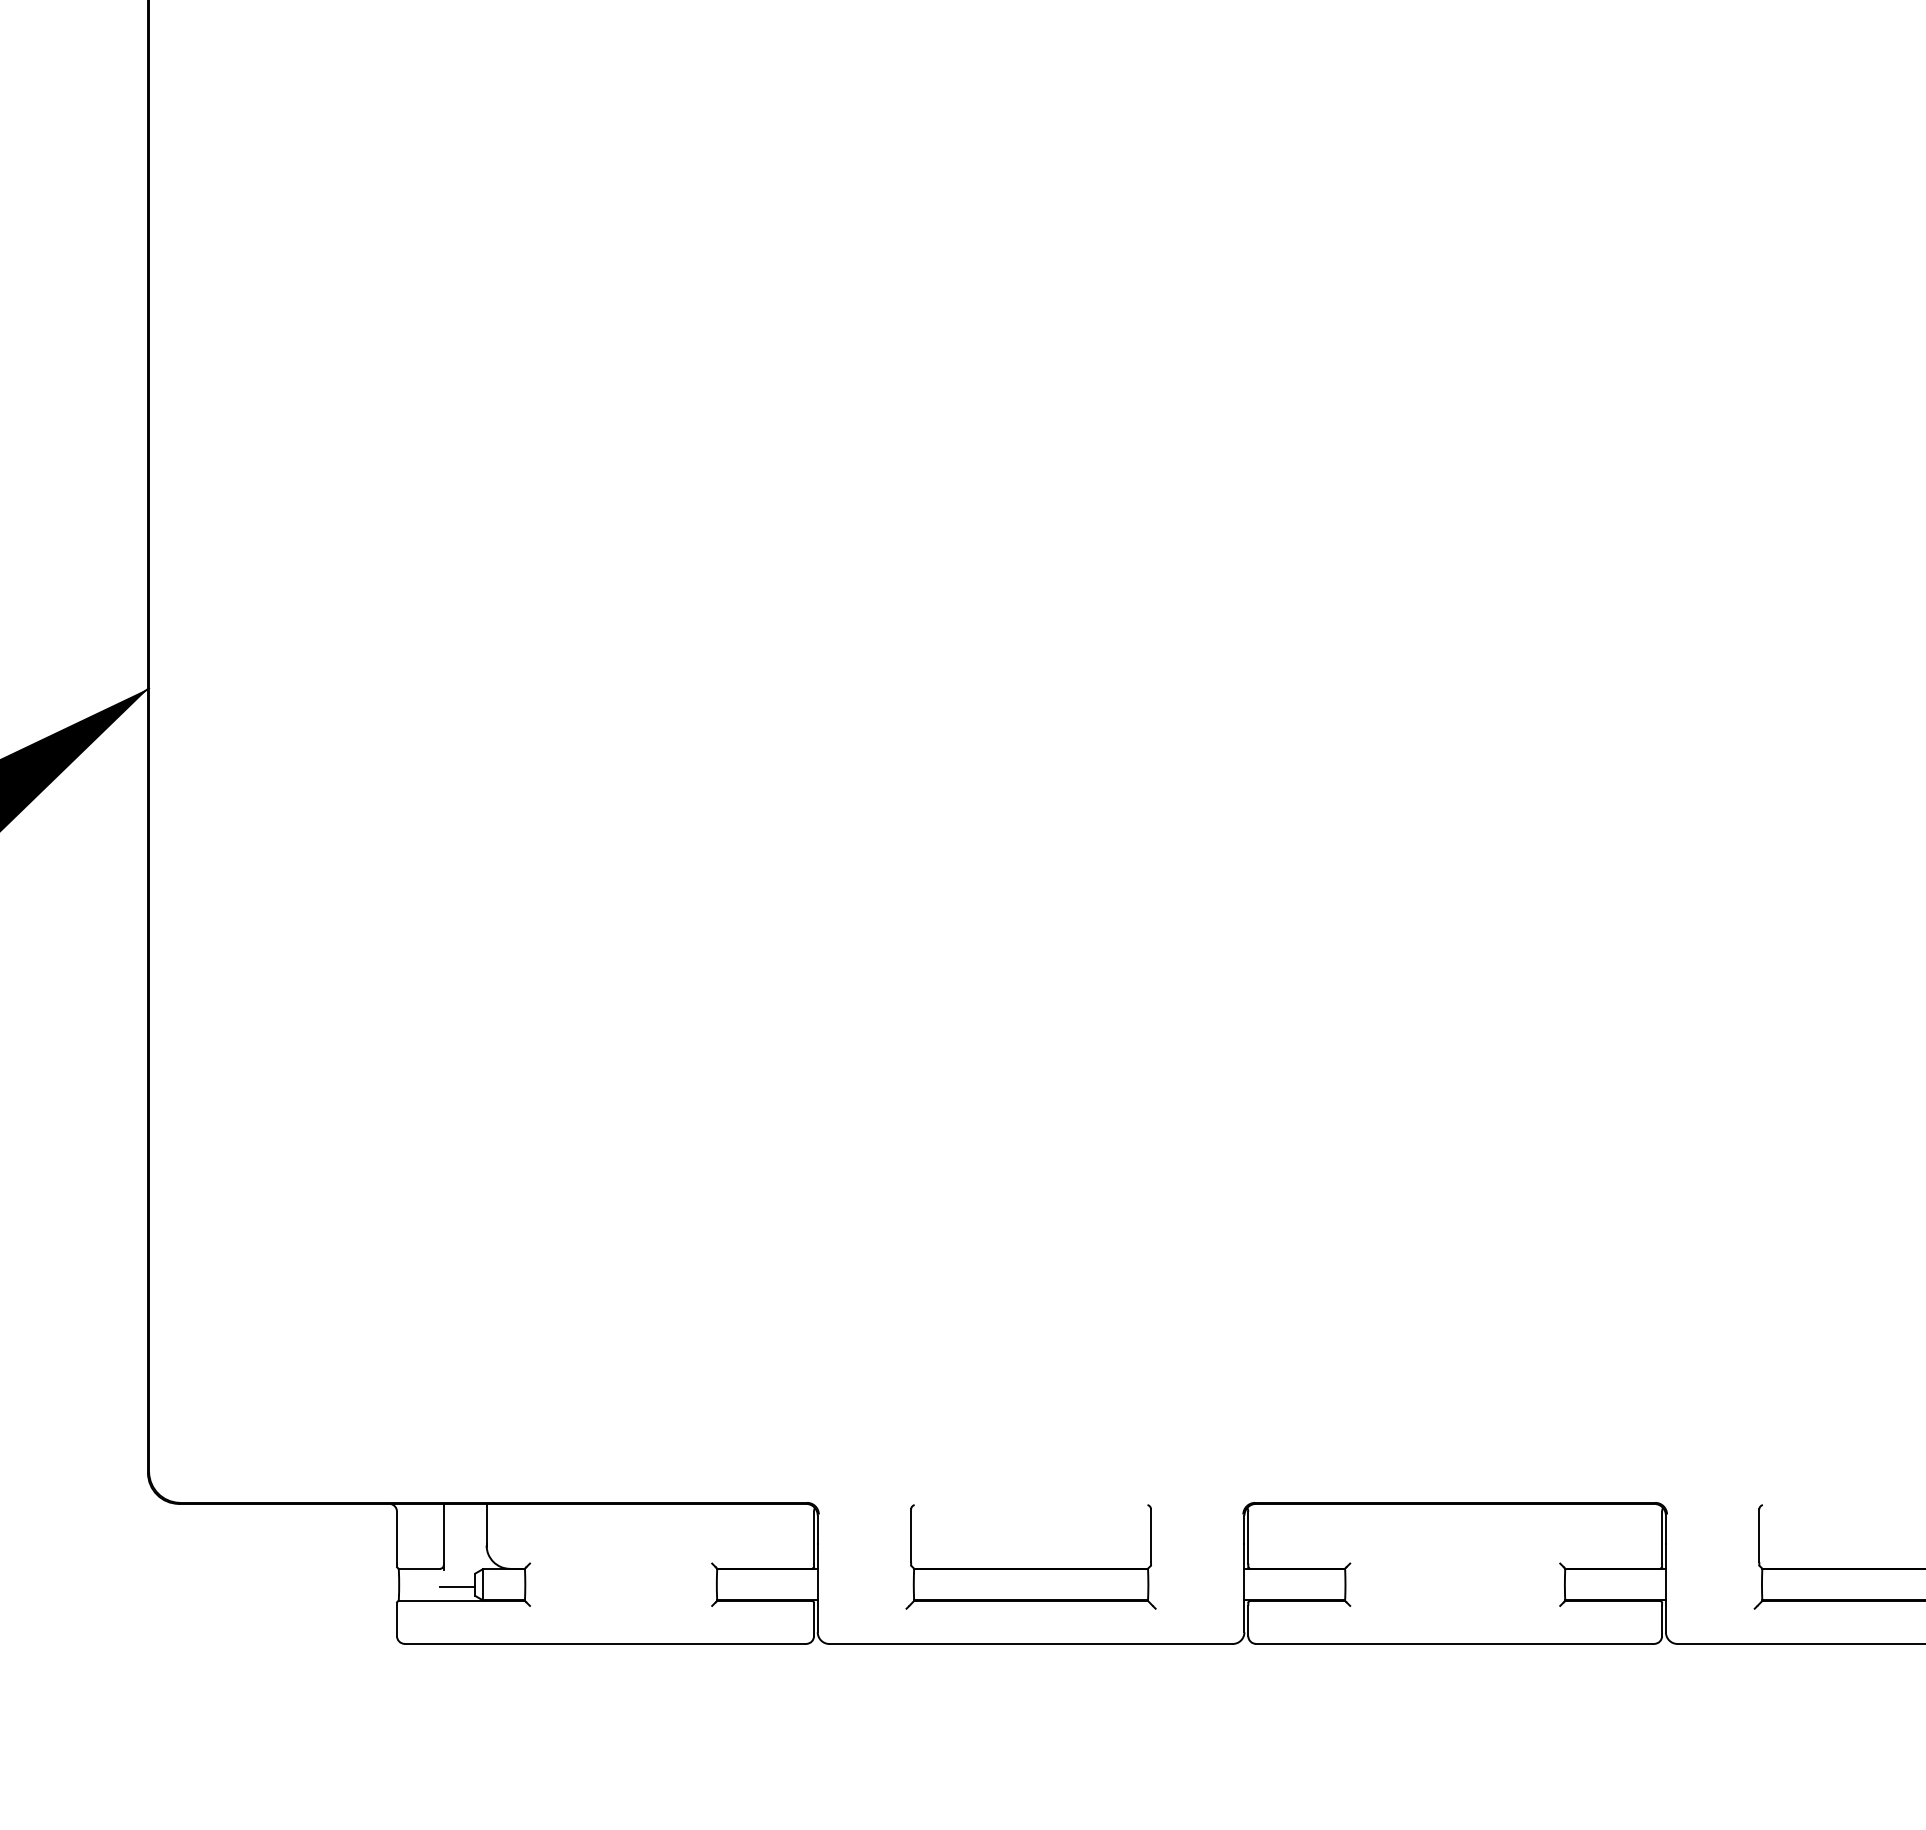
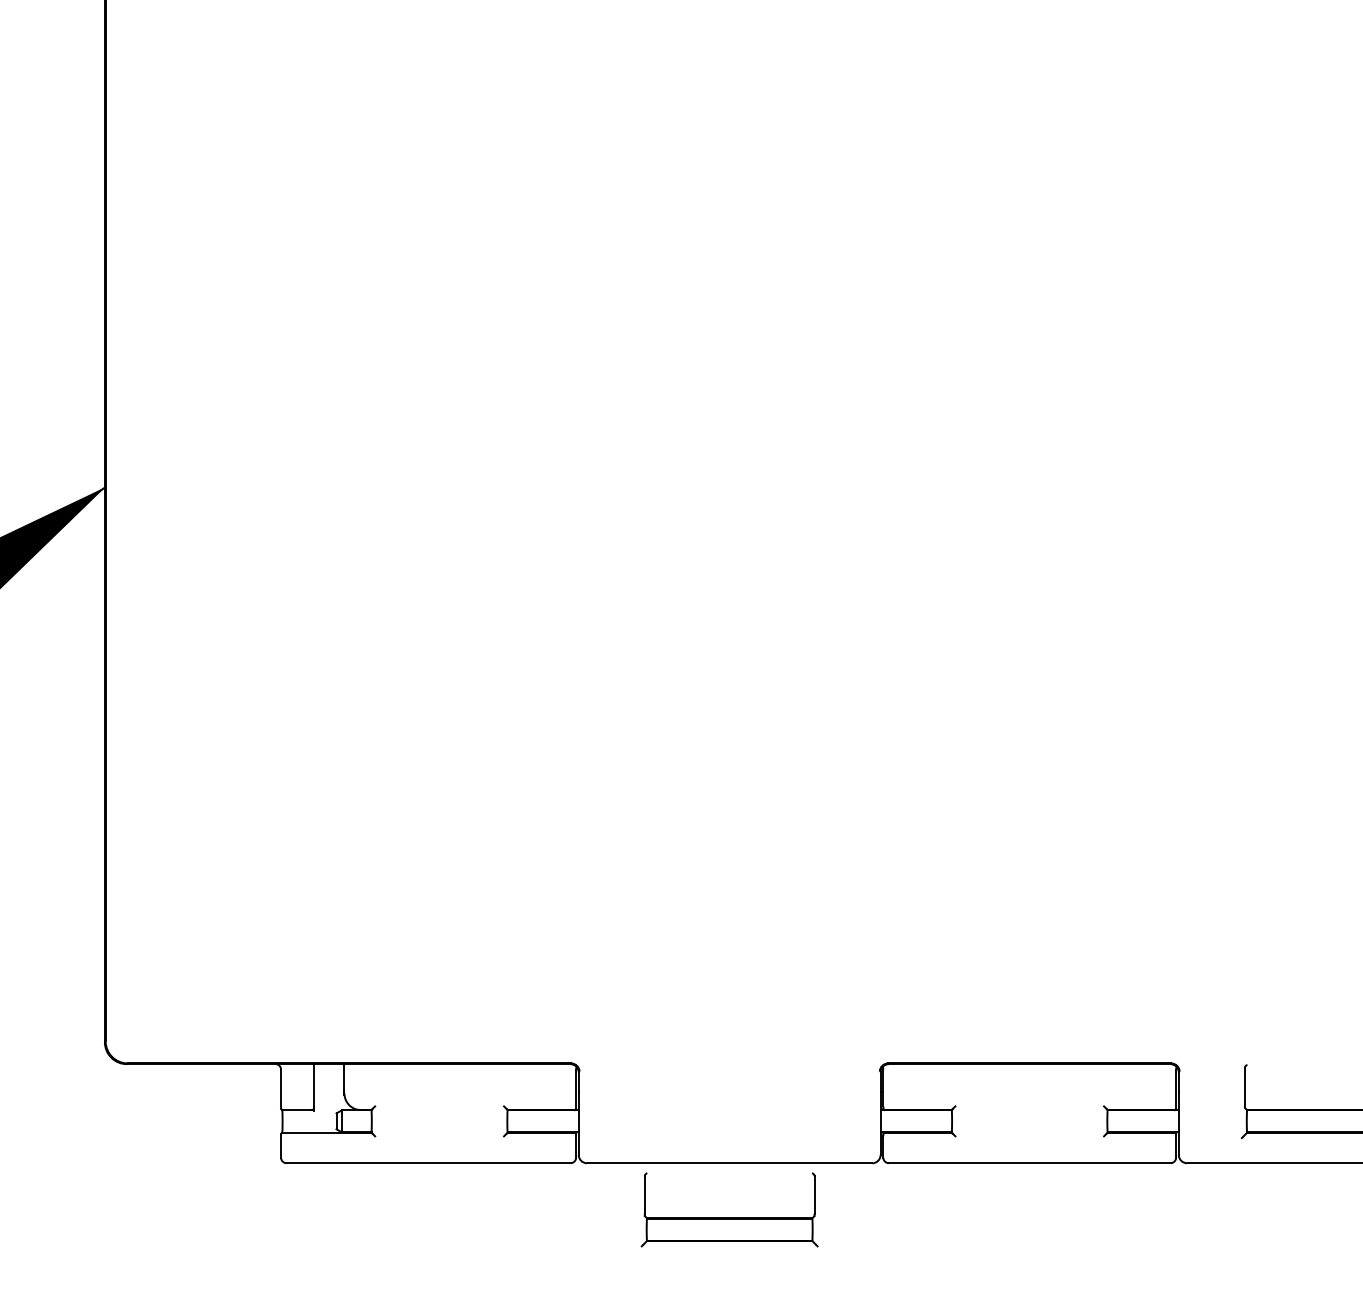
part: (1030, 1568) -> (729, 1218), moved
line: (457, 1587) -> (323, 1123), removed

